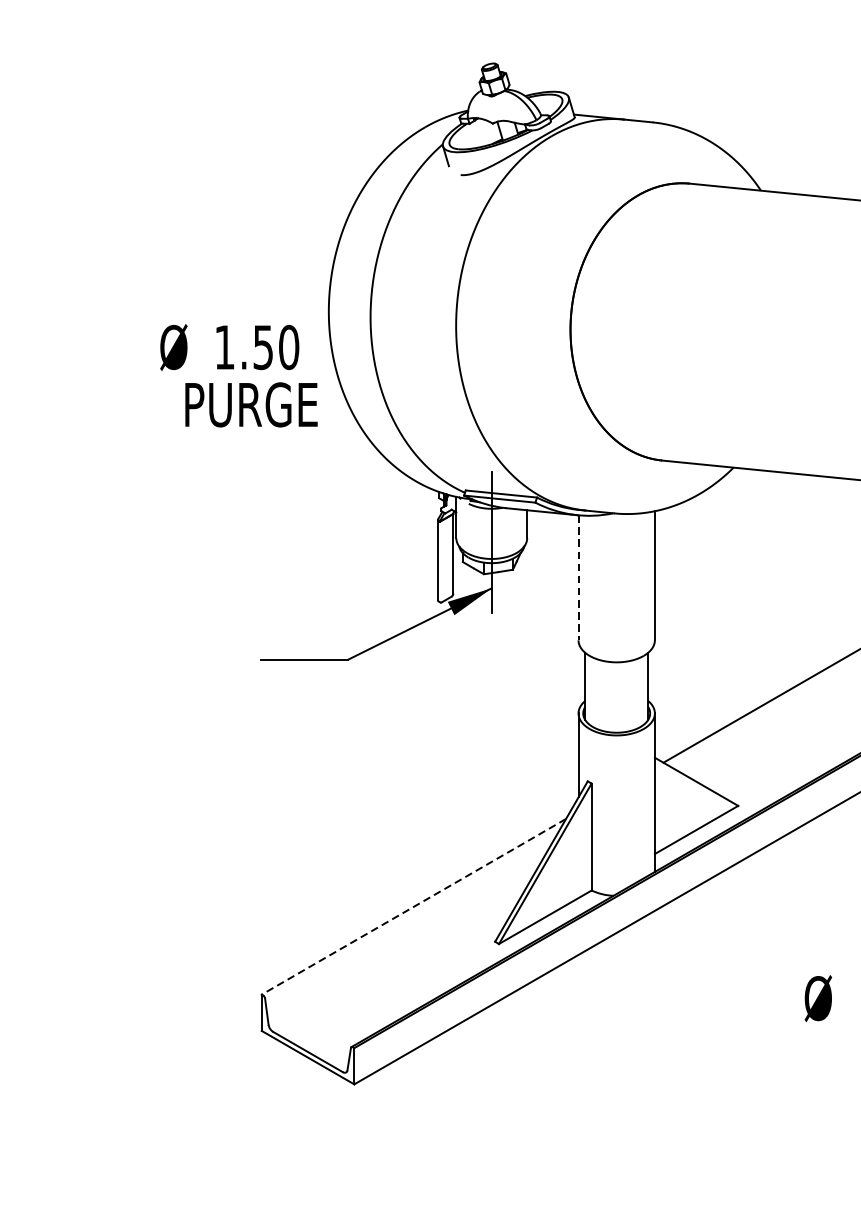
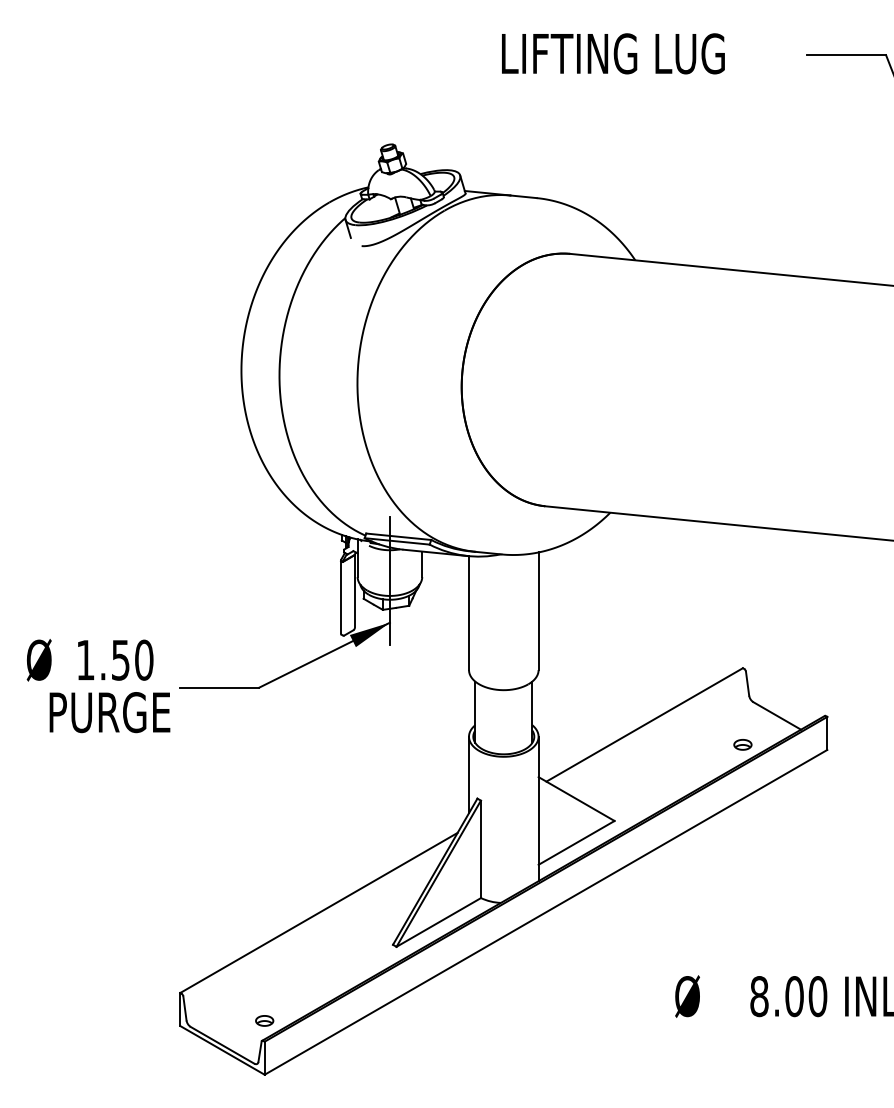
text: (238, 376) -> (98, 686), moved
line: (579, 578) -> (469, 613), dashed -> solid
line: (413, 907) -> (318, 913), dashed -> solid
part: (354, 1024) -> (264, 1020), added

